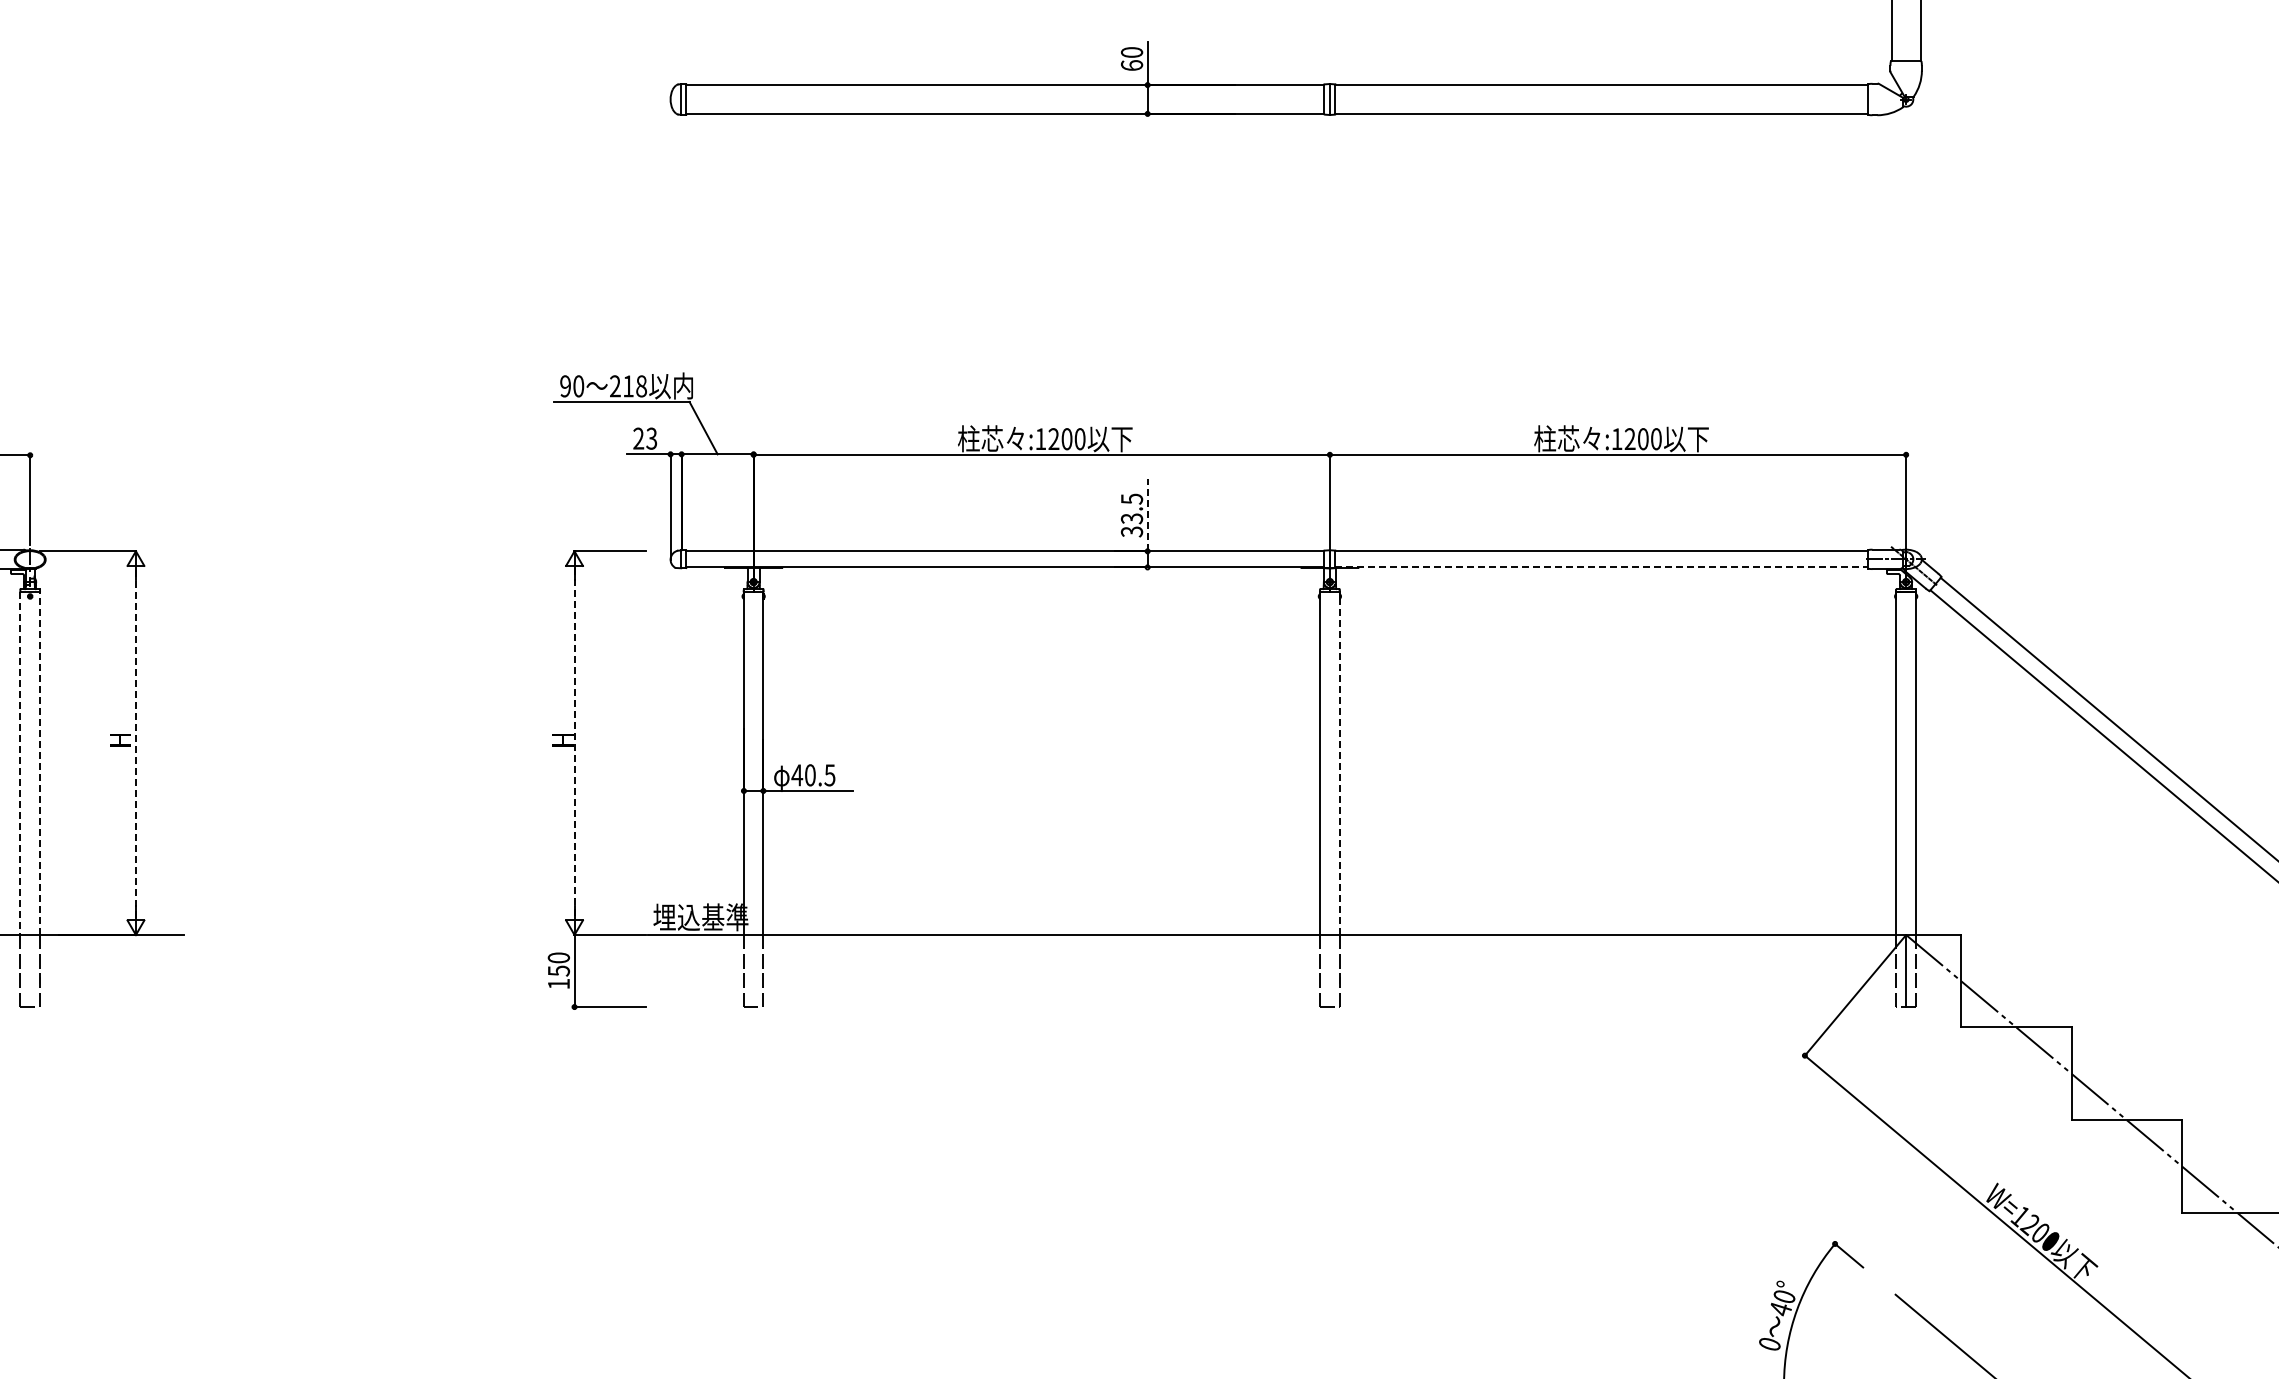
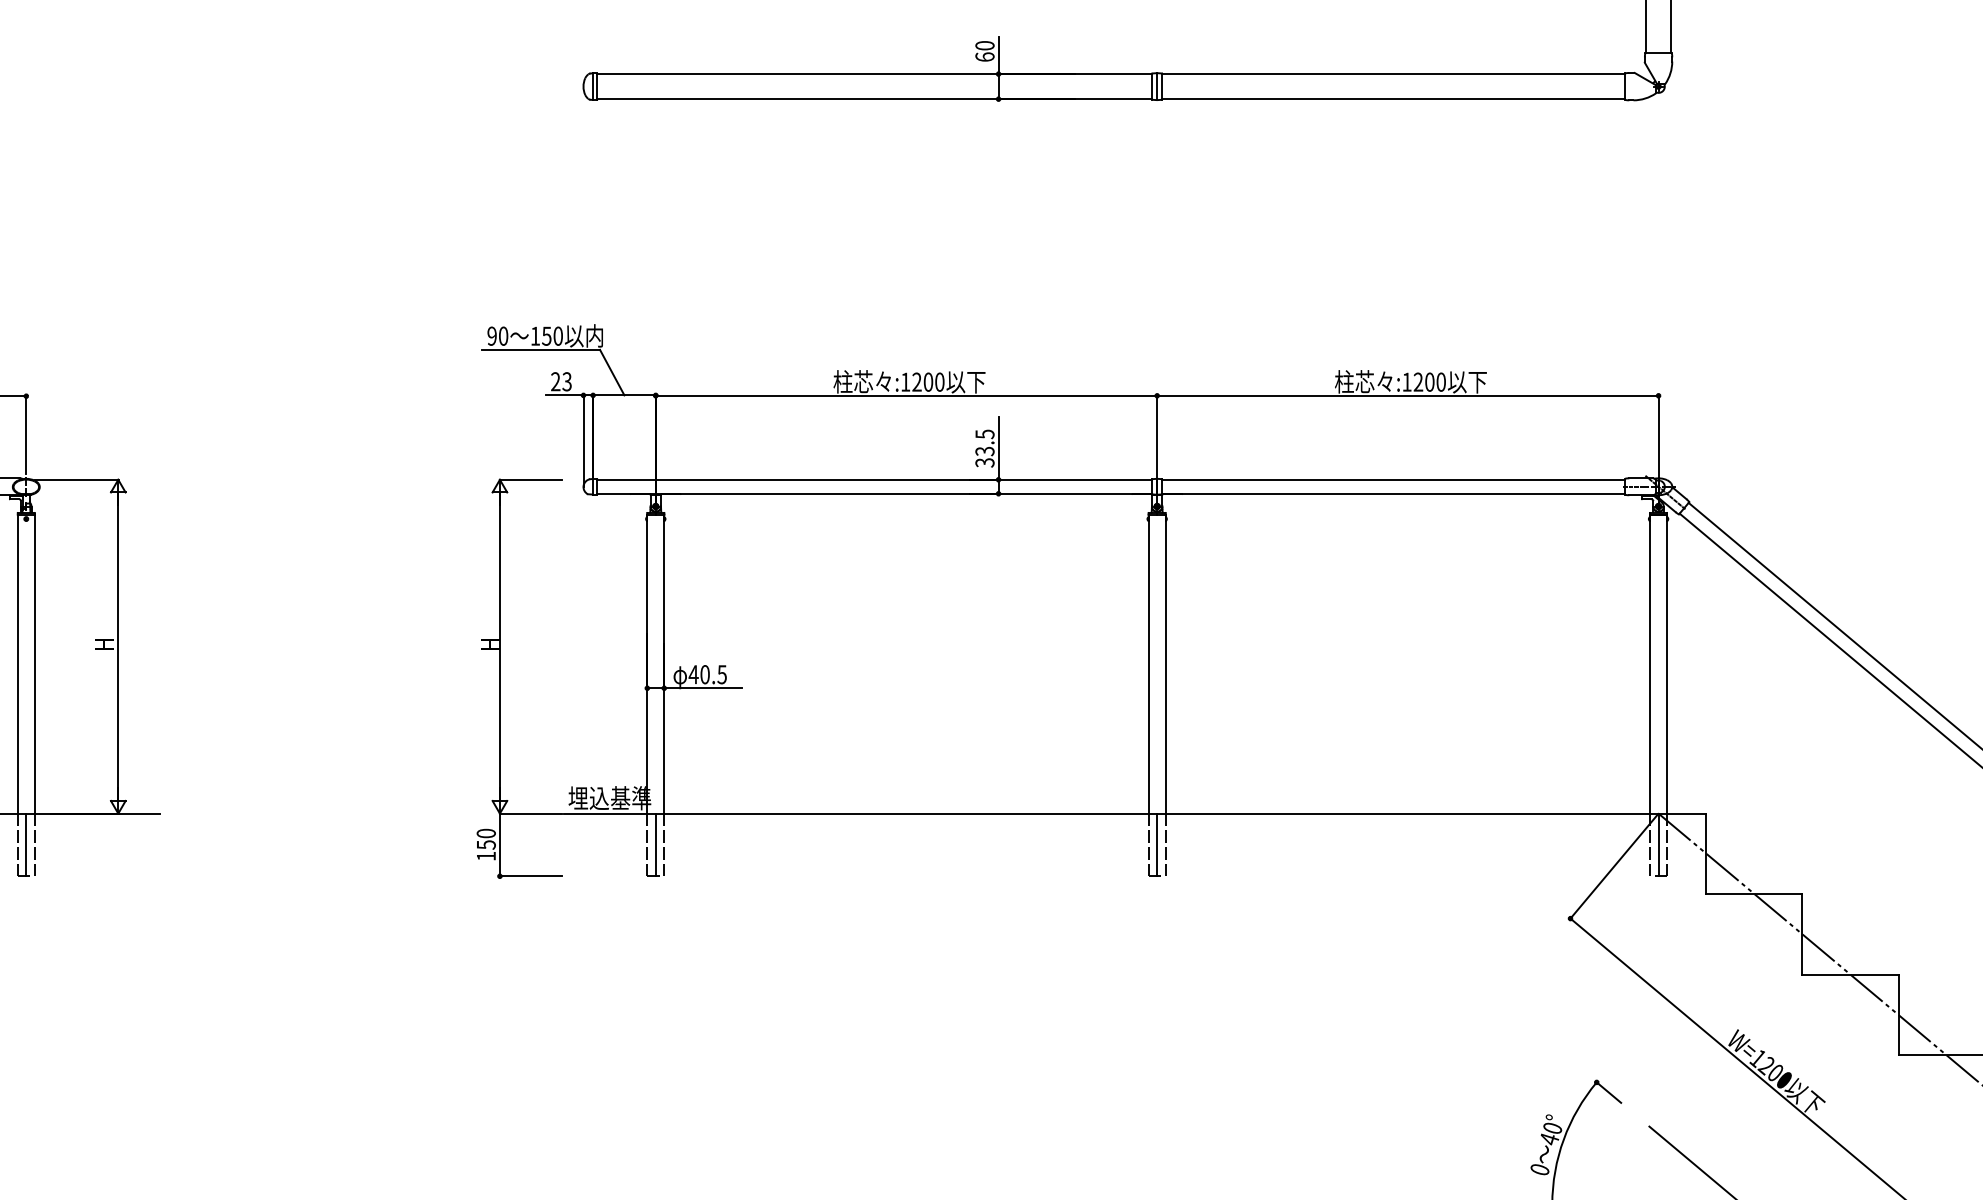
text: (628, 386) -> (546, 336), 218 -> 150
line: (1147, 515) -> (998, 448), dashed -> solid
line: (1602, 567) -> (1394, 493), dashed -> solid
line: (135, 742) -> (117, 646), dashed -> solid
line: (574, 743) -> (499, 646), dashed -> solid
line: (20, 763) -> (17, 664), dashed -> solid
line: (39, 763) -> (34, 664), dashed -> solid
line: (1339, 763) -> (1165, 664), dashed -> solid
line: (30, 971) -> (26, 845), added
line: (753, 971) -> (655, 845), added
line: (1329, 971) -> (1156, 845), added

